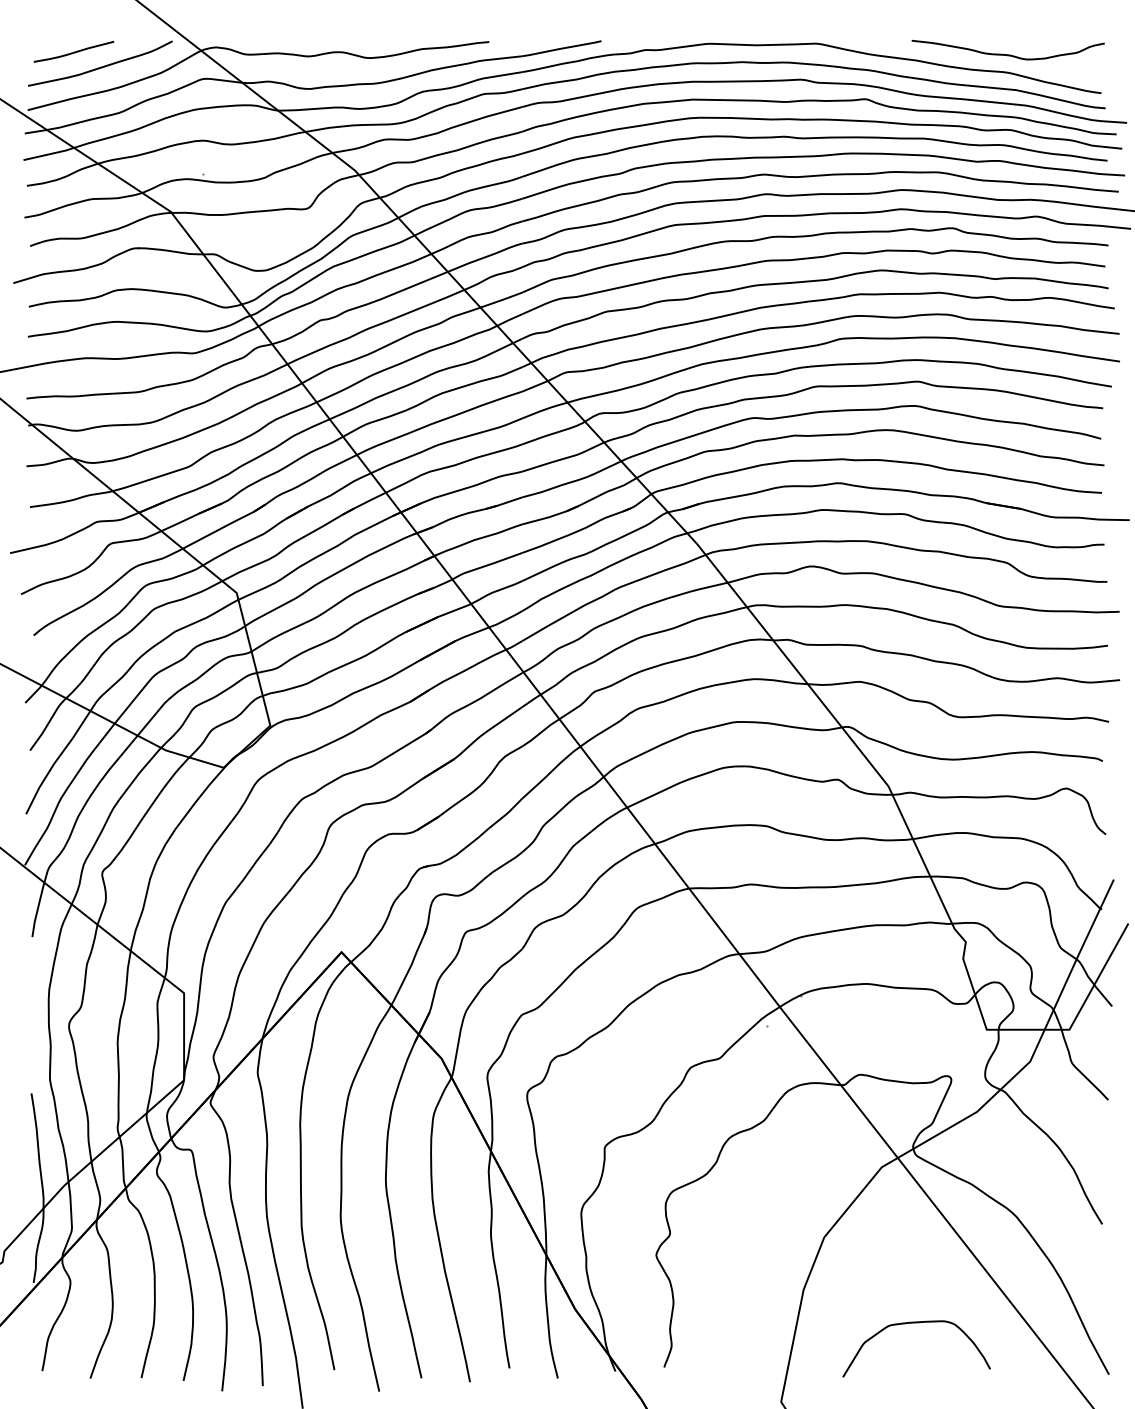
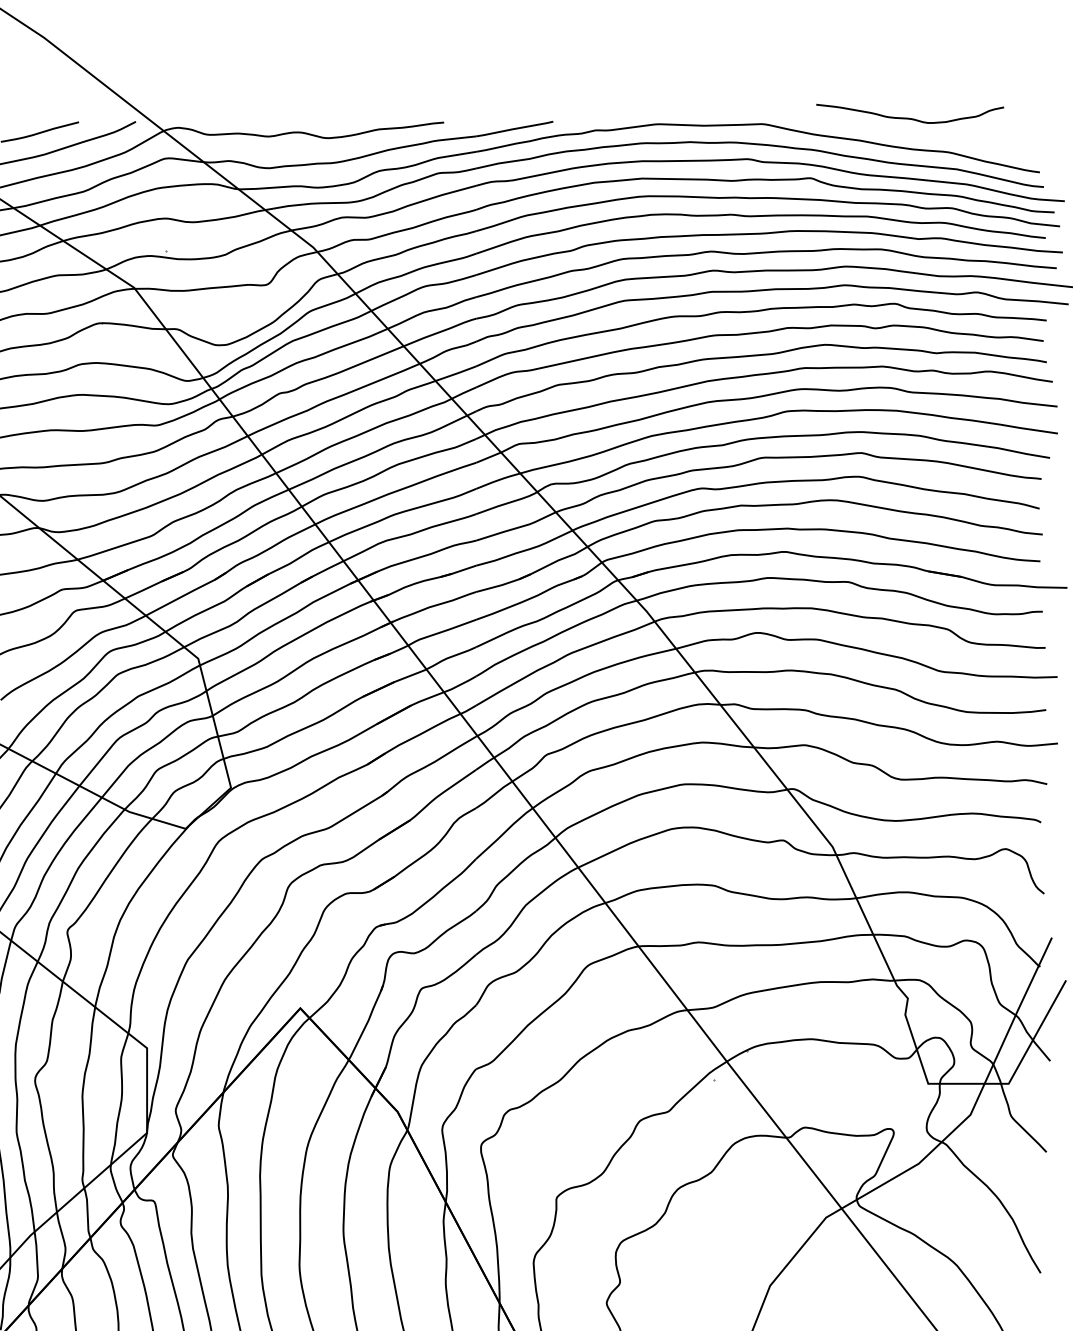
curve: (1007, 54) -> (909, 118), moved

